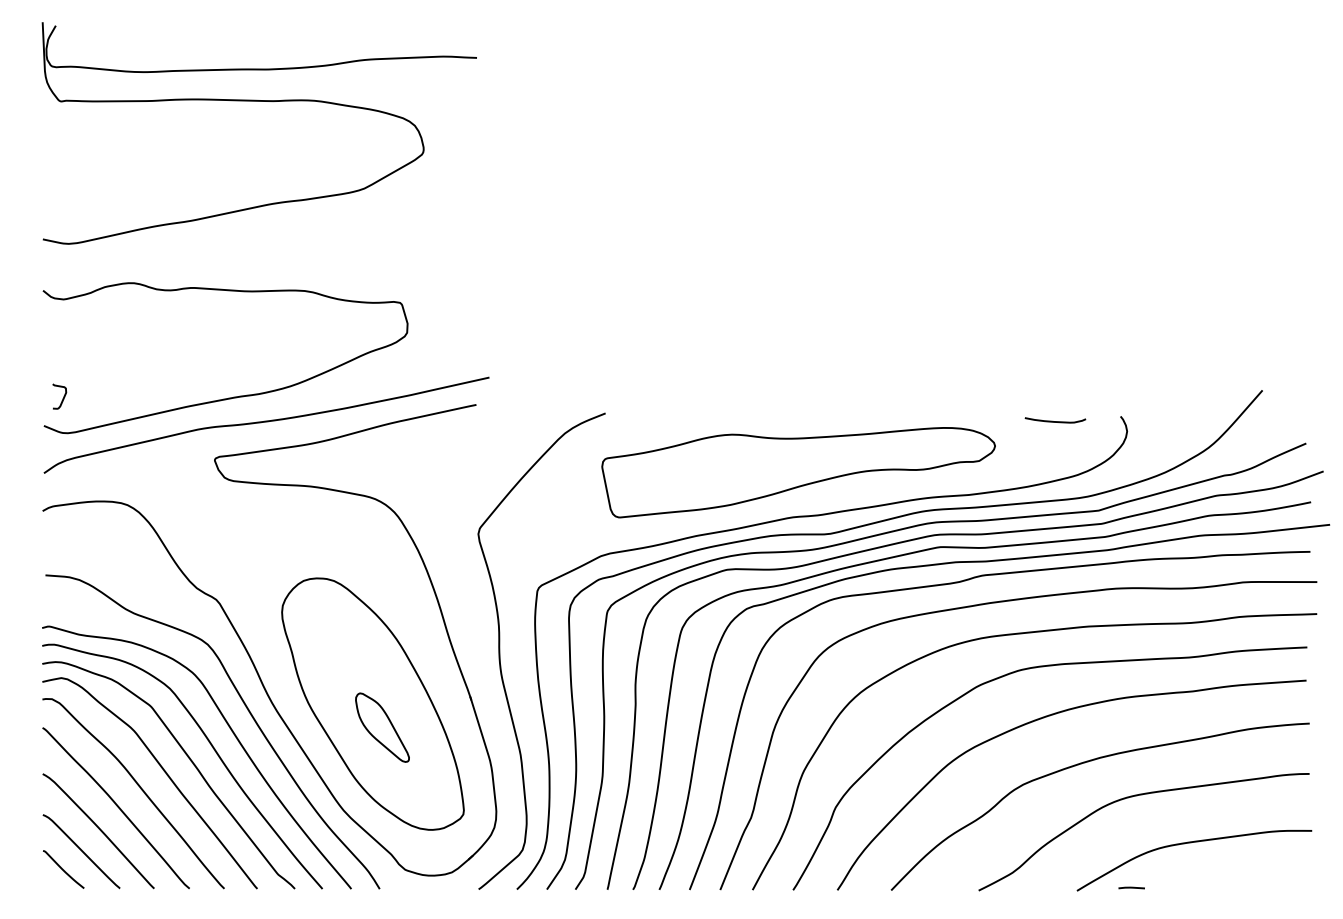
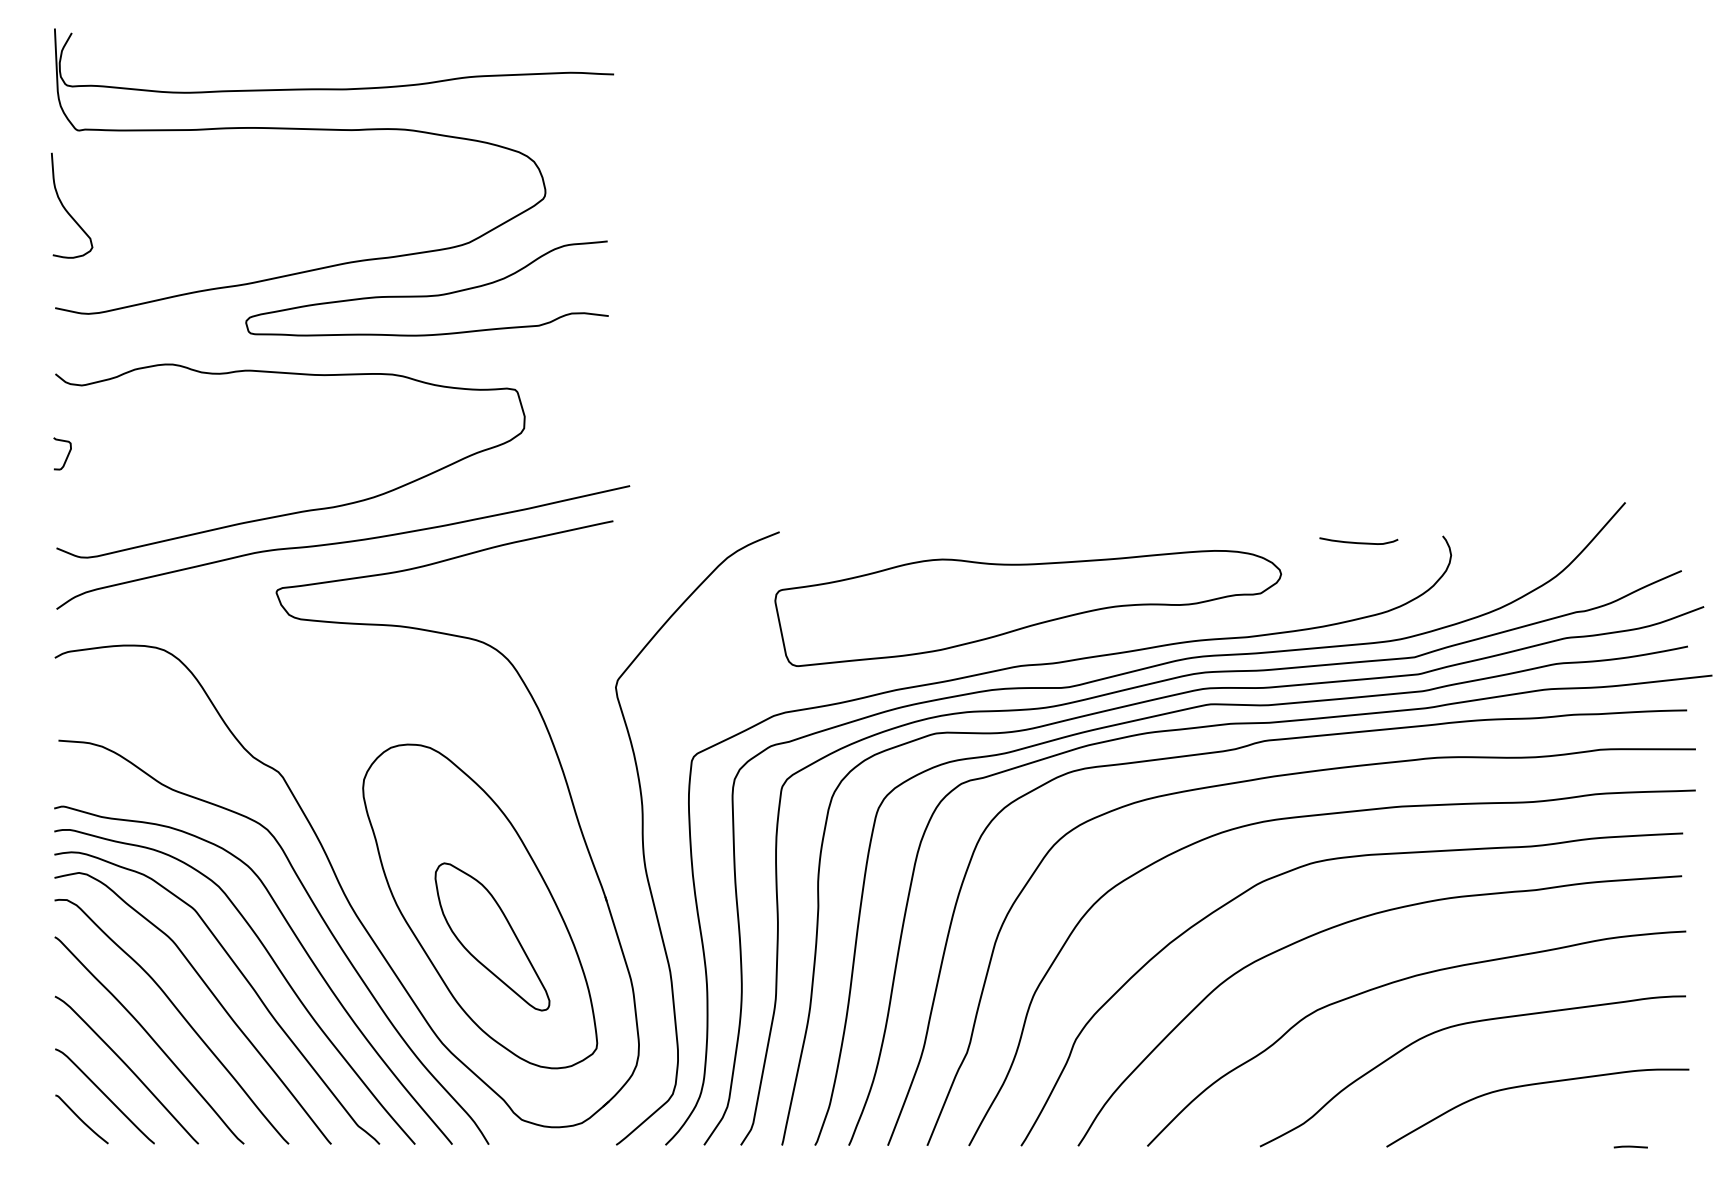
curve: (51, 161) -> (66, 207), added
curve: (331, 229) -> (426, 295), added
curve: (62, 398) -> (66, 456), moved
part: (382, 727) -> (492, 936), size x1.67
line: (1131, 887) -> (1630, 1146), moved

